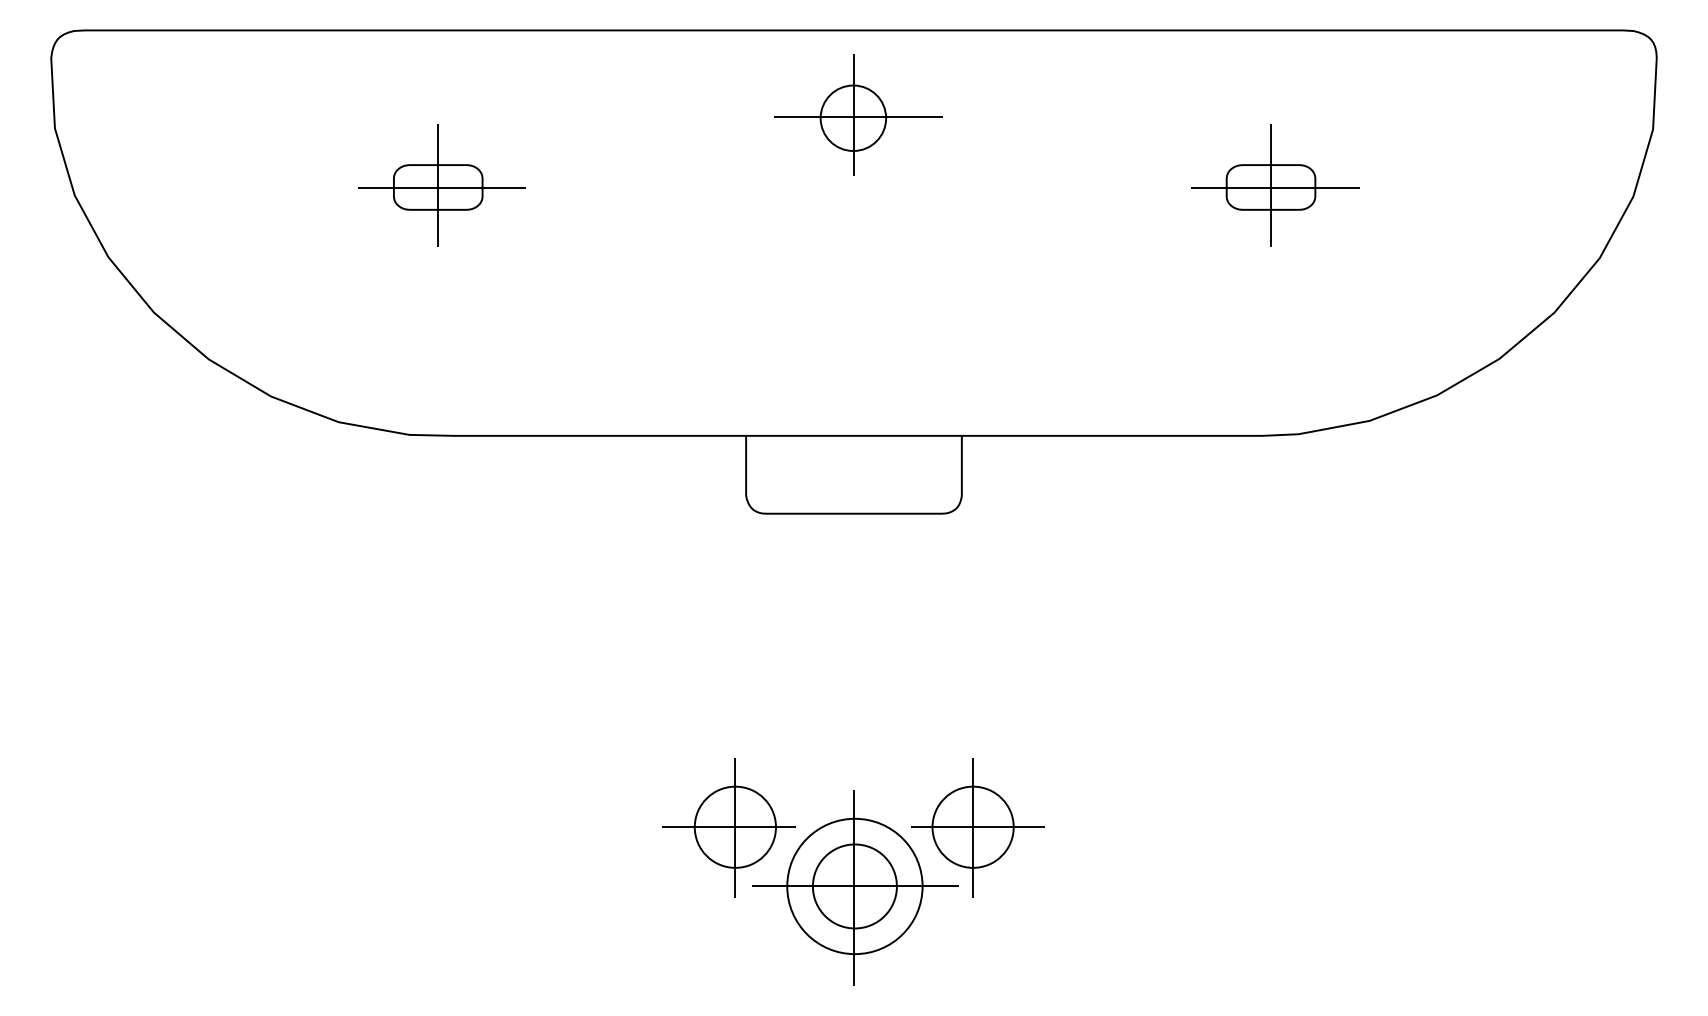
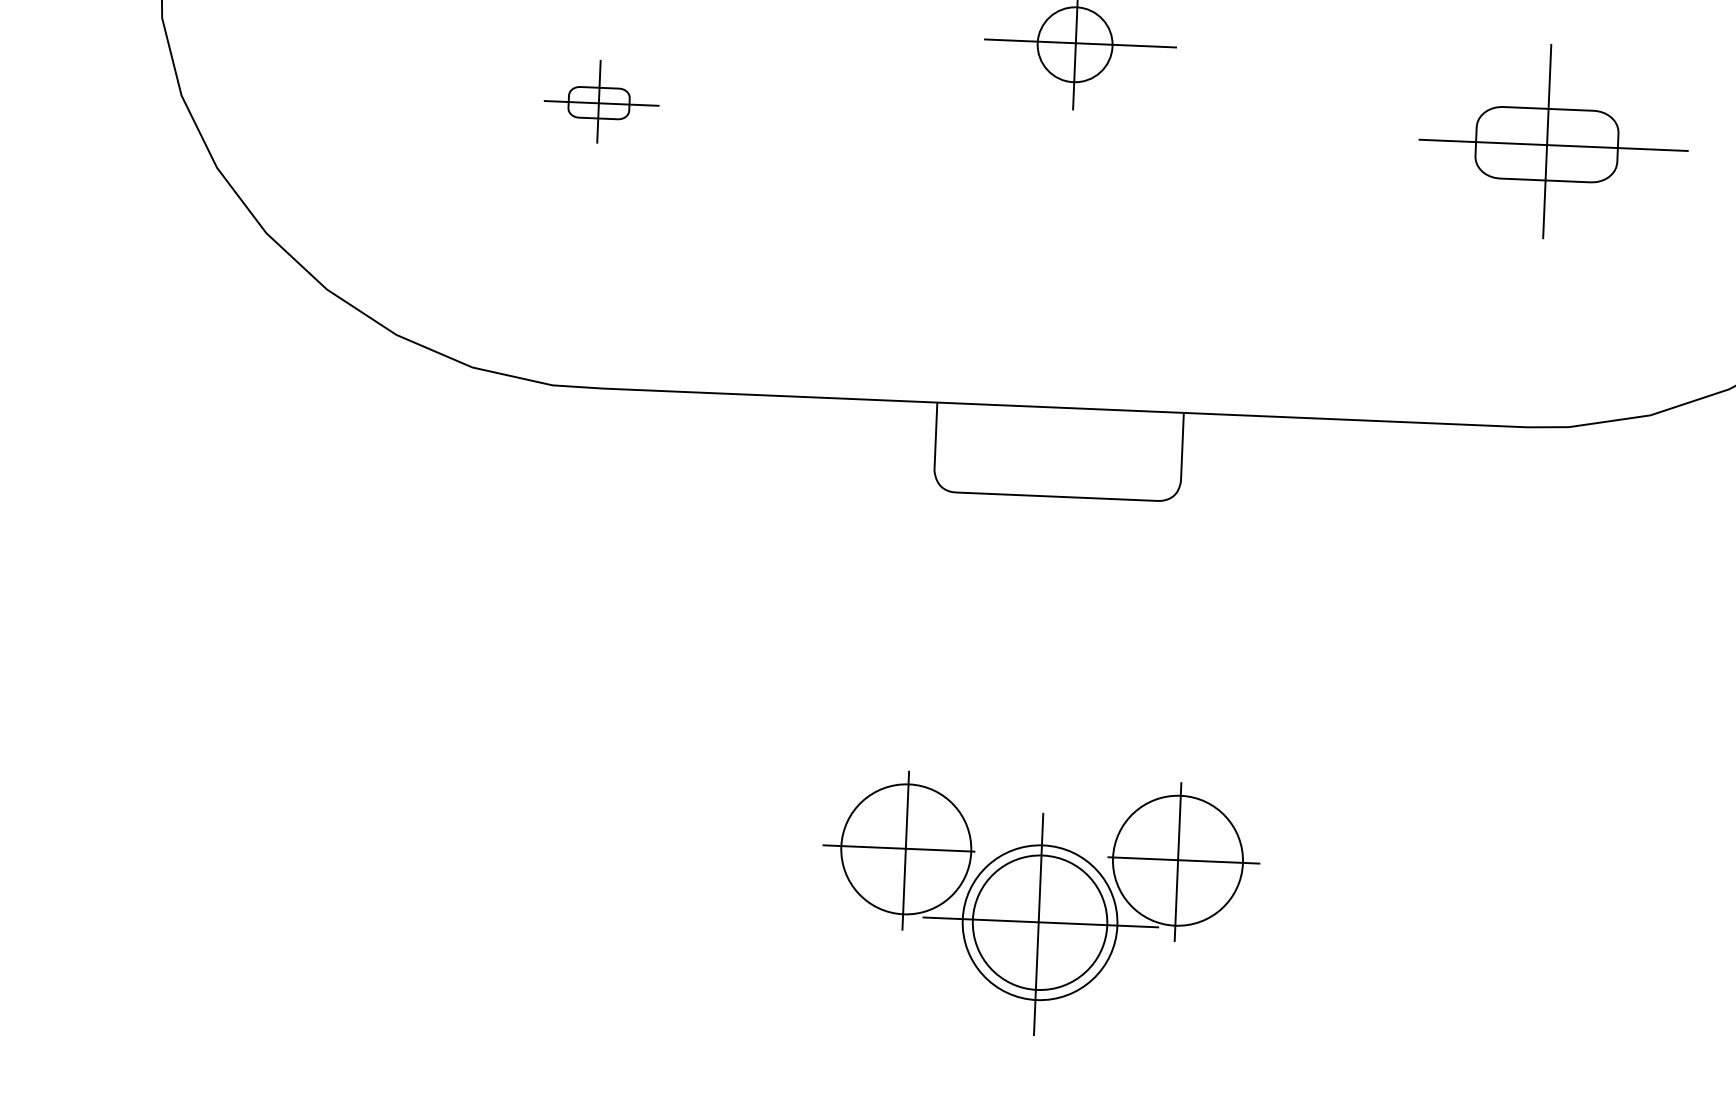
part: (441, 185) -> (601, 101), size x0.6
part: (1275, 185) -> (1554, 141), size x1.4
circle: (734, 826) -> (905, 848), size x1.4
circle: (972, 826) -> (1177, 859), size x1.4
circle: (854, 886) -> (1039, 922), size x1.4

